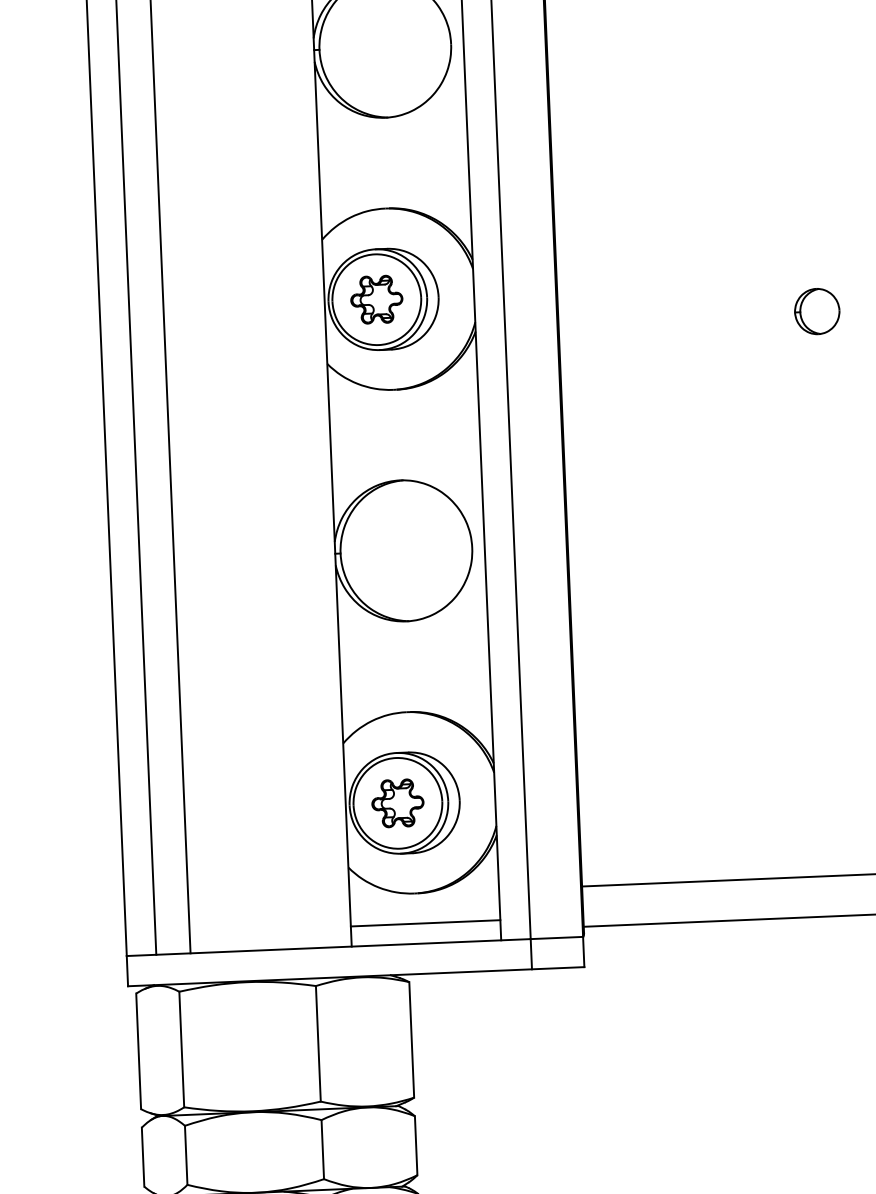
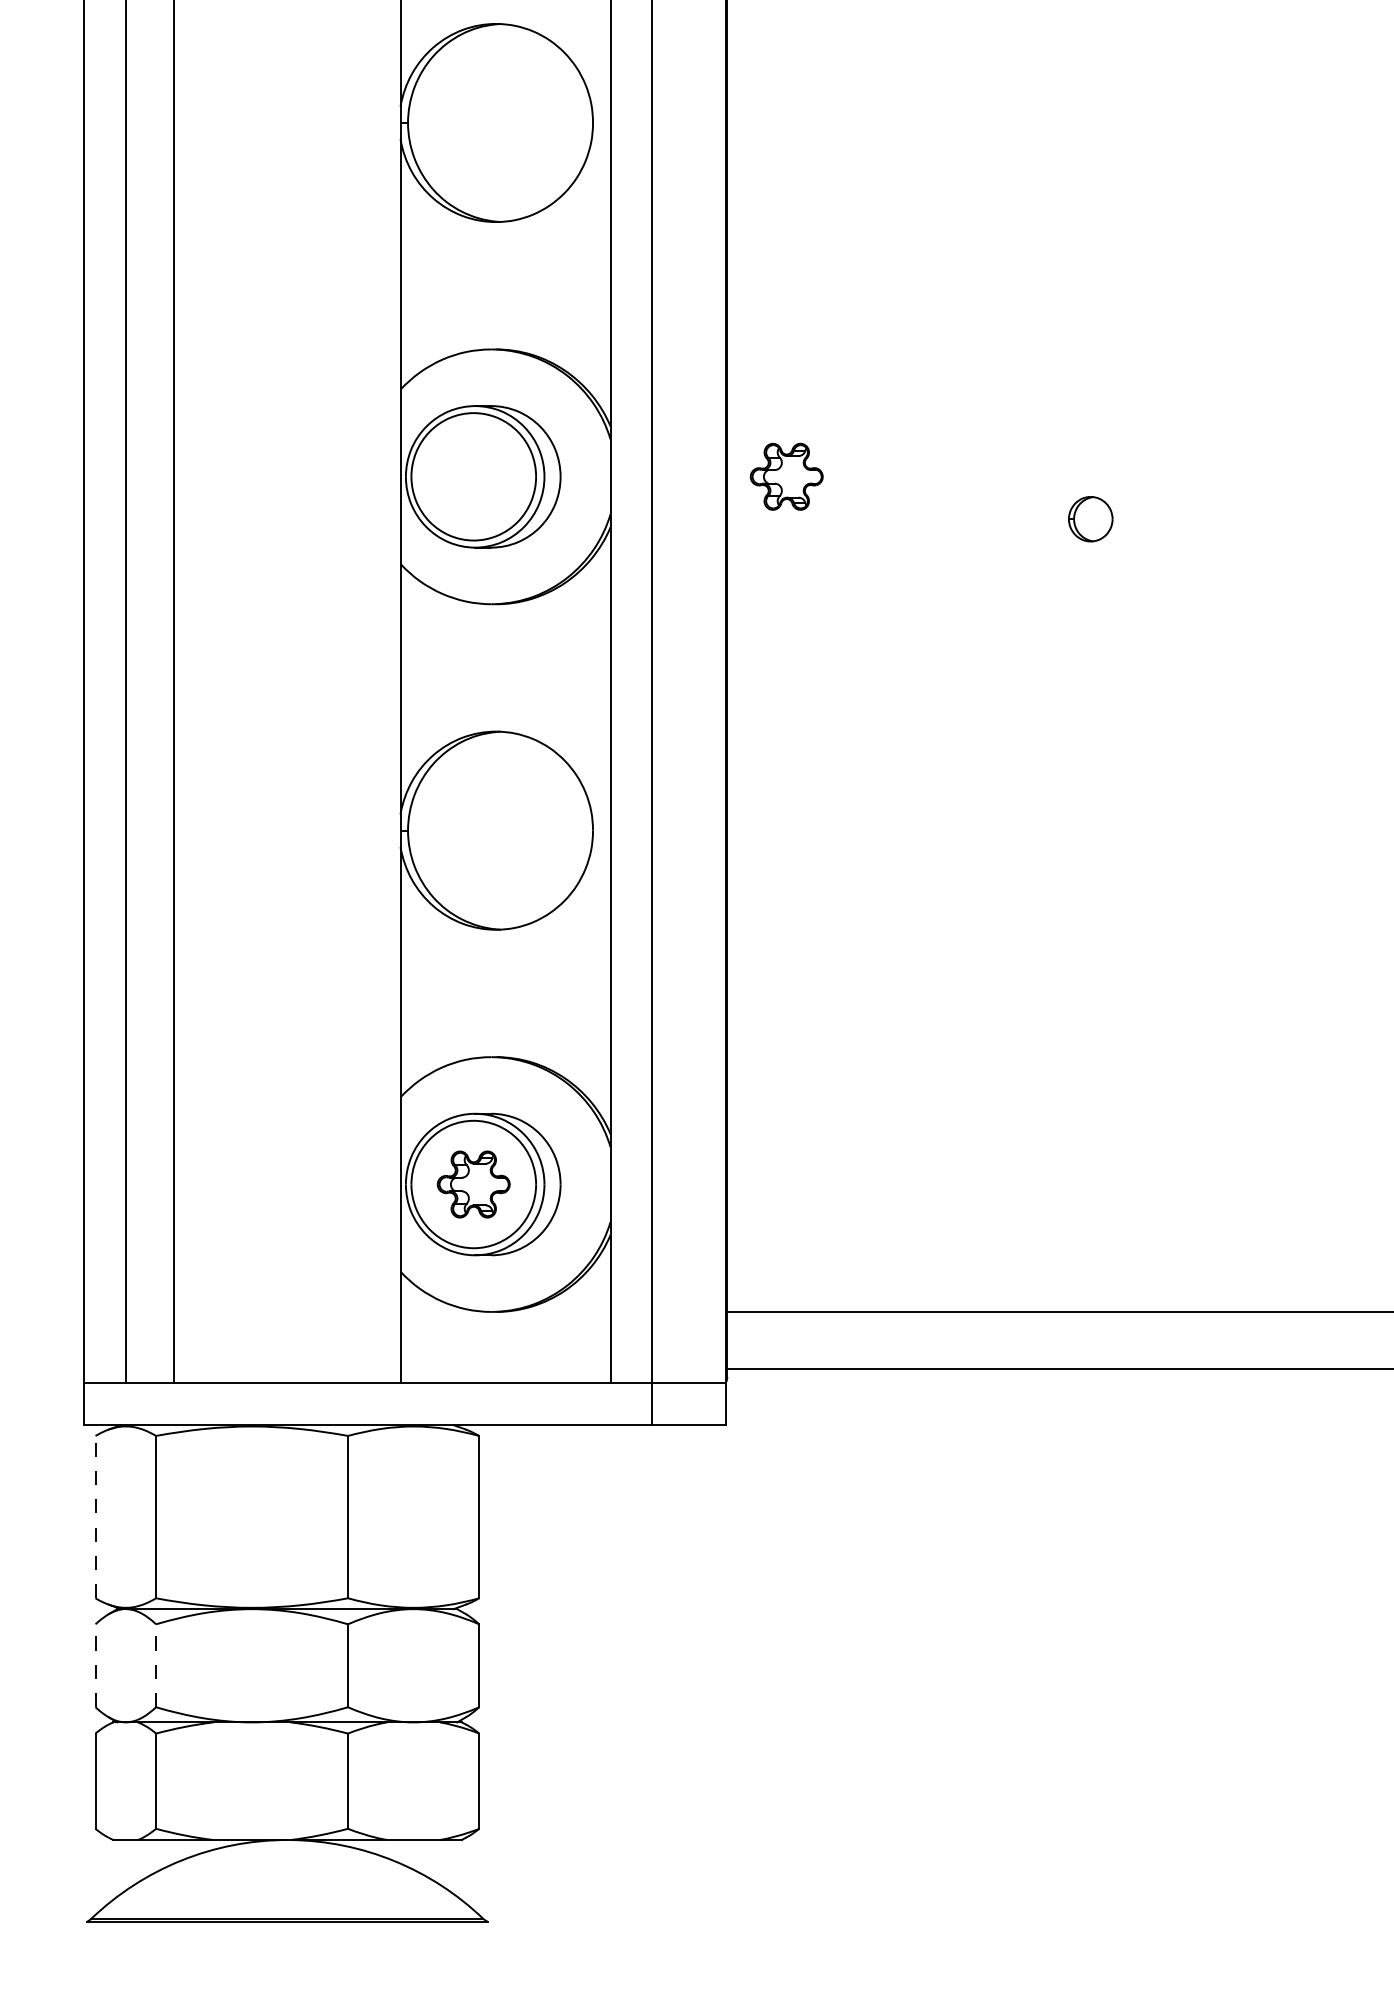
part: (376, 299) -> (786, 476), moved
part: (816, 310) -> (1090, 518), size x0.7
line: (425, 923) -> (505, 1354), removed
line: (138, 1050) -> (95, 1516), solid -> dashed
line: (186, 1155) -> (156, 1665), solid -> dashed
line: (143, 1156) -> (95, 1665), solid -> dashed

